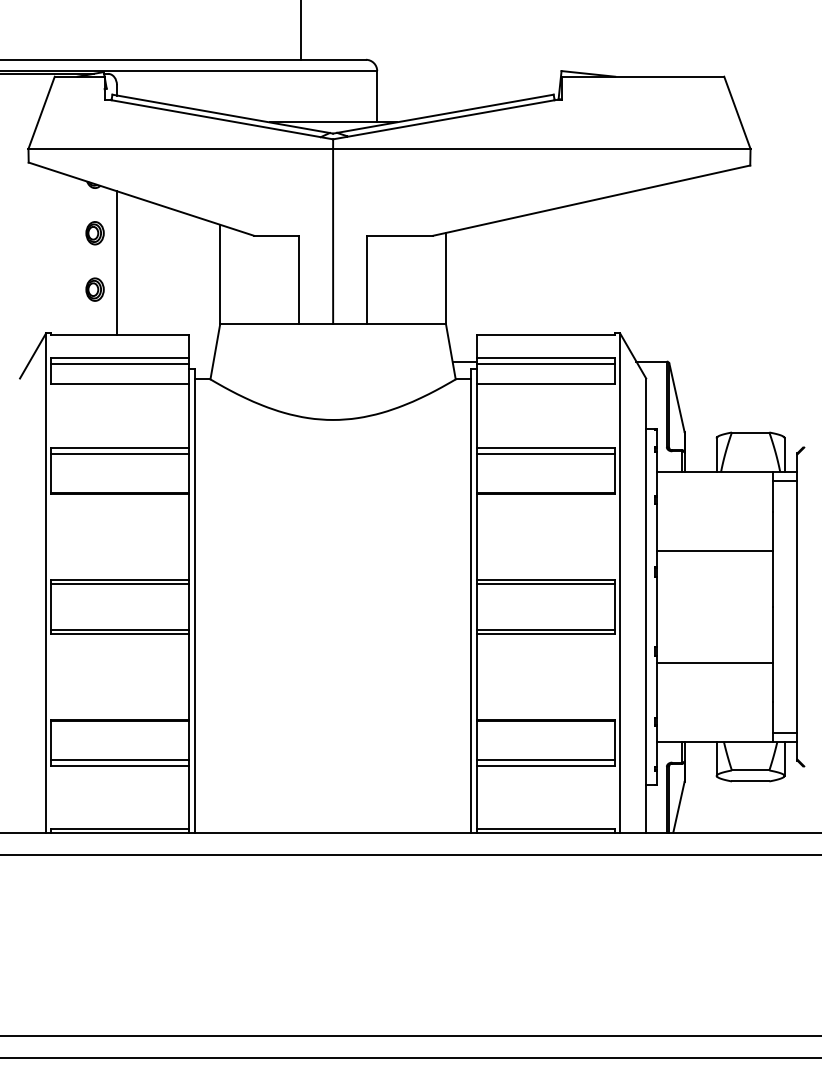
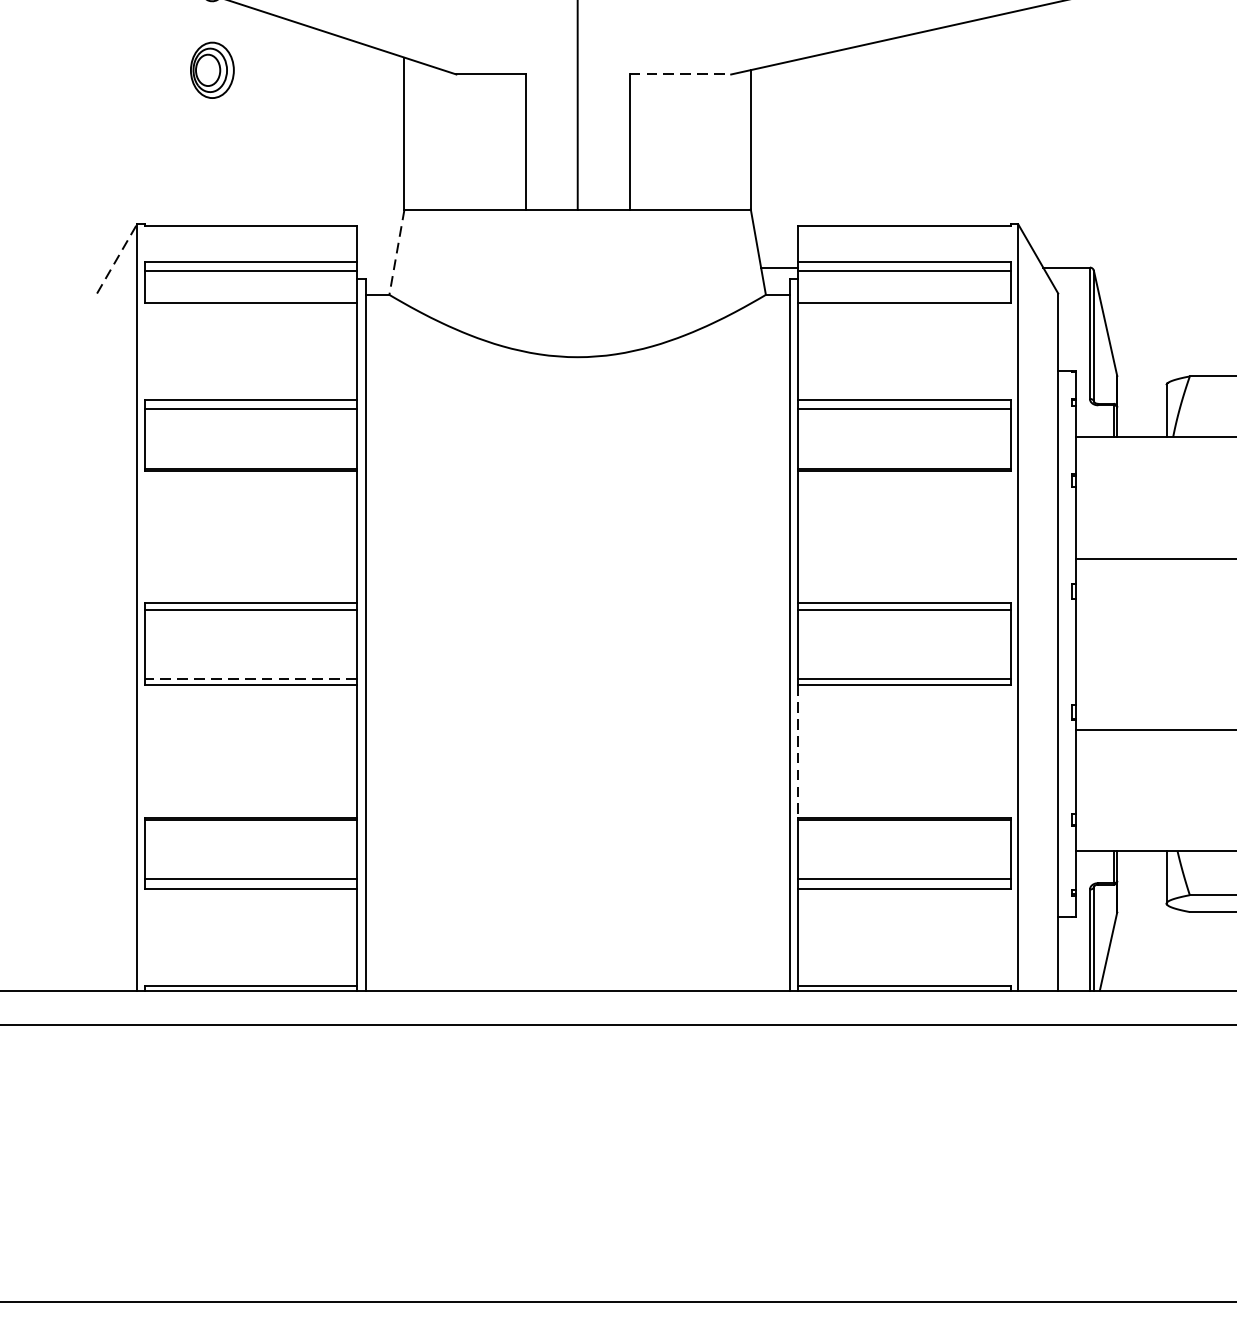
part: (94, 233) -> (211, 70), size x1.6
line: (400, 235) -> (681, 74), solid -> dashed
line: (116, 262) -> (245, 115), removed
part: (94, 289) -> (211, 156), removed
line: (215, 352) -> (397, 253), solid -> dashed
line: (33, 355) -> (117, 258), solid -> dashed
line: (119, 629) -> (249, 678), solid -> dashed
line: (476, 677) -> (797, 752), solid -> dashed

